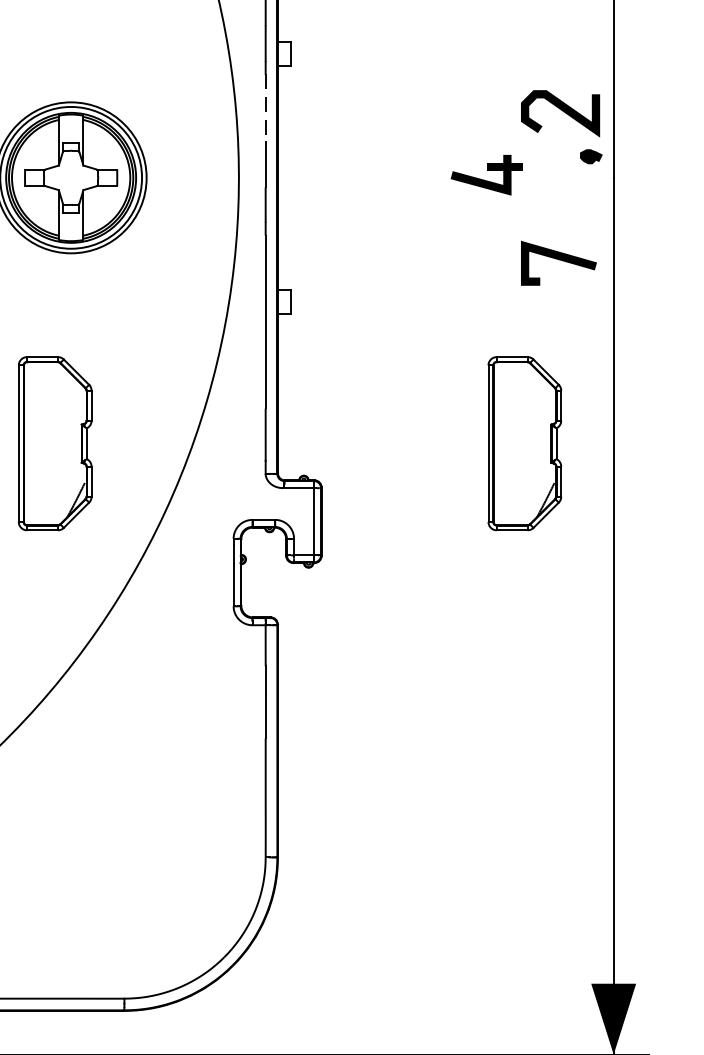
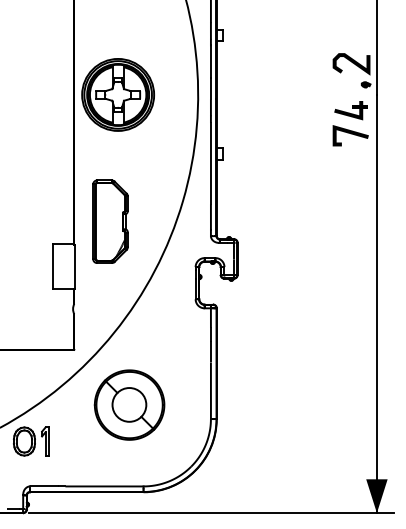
line: (264, 109) -> (210, 62), dashed -> solid
part: (484, 174) -> (350, 110), moved
part: (524, 443) -> (334, 221), removed
part: (94, 826) -> (129, 404), added

